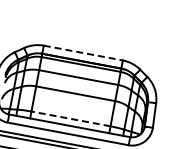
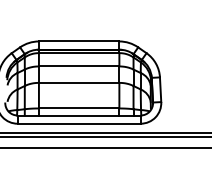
line: (83, 53) -> (79, 41), dashed -> solid
line: (70, 118) -> (78, 108), dashed -> solid

